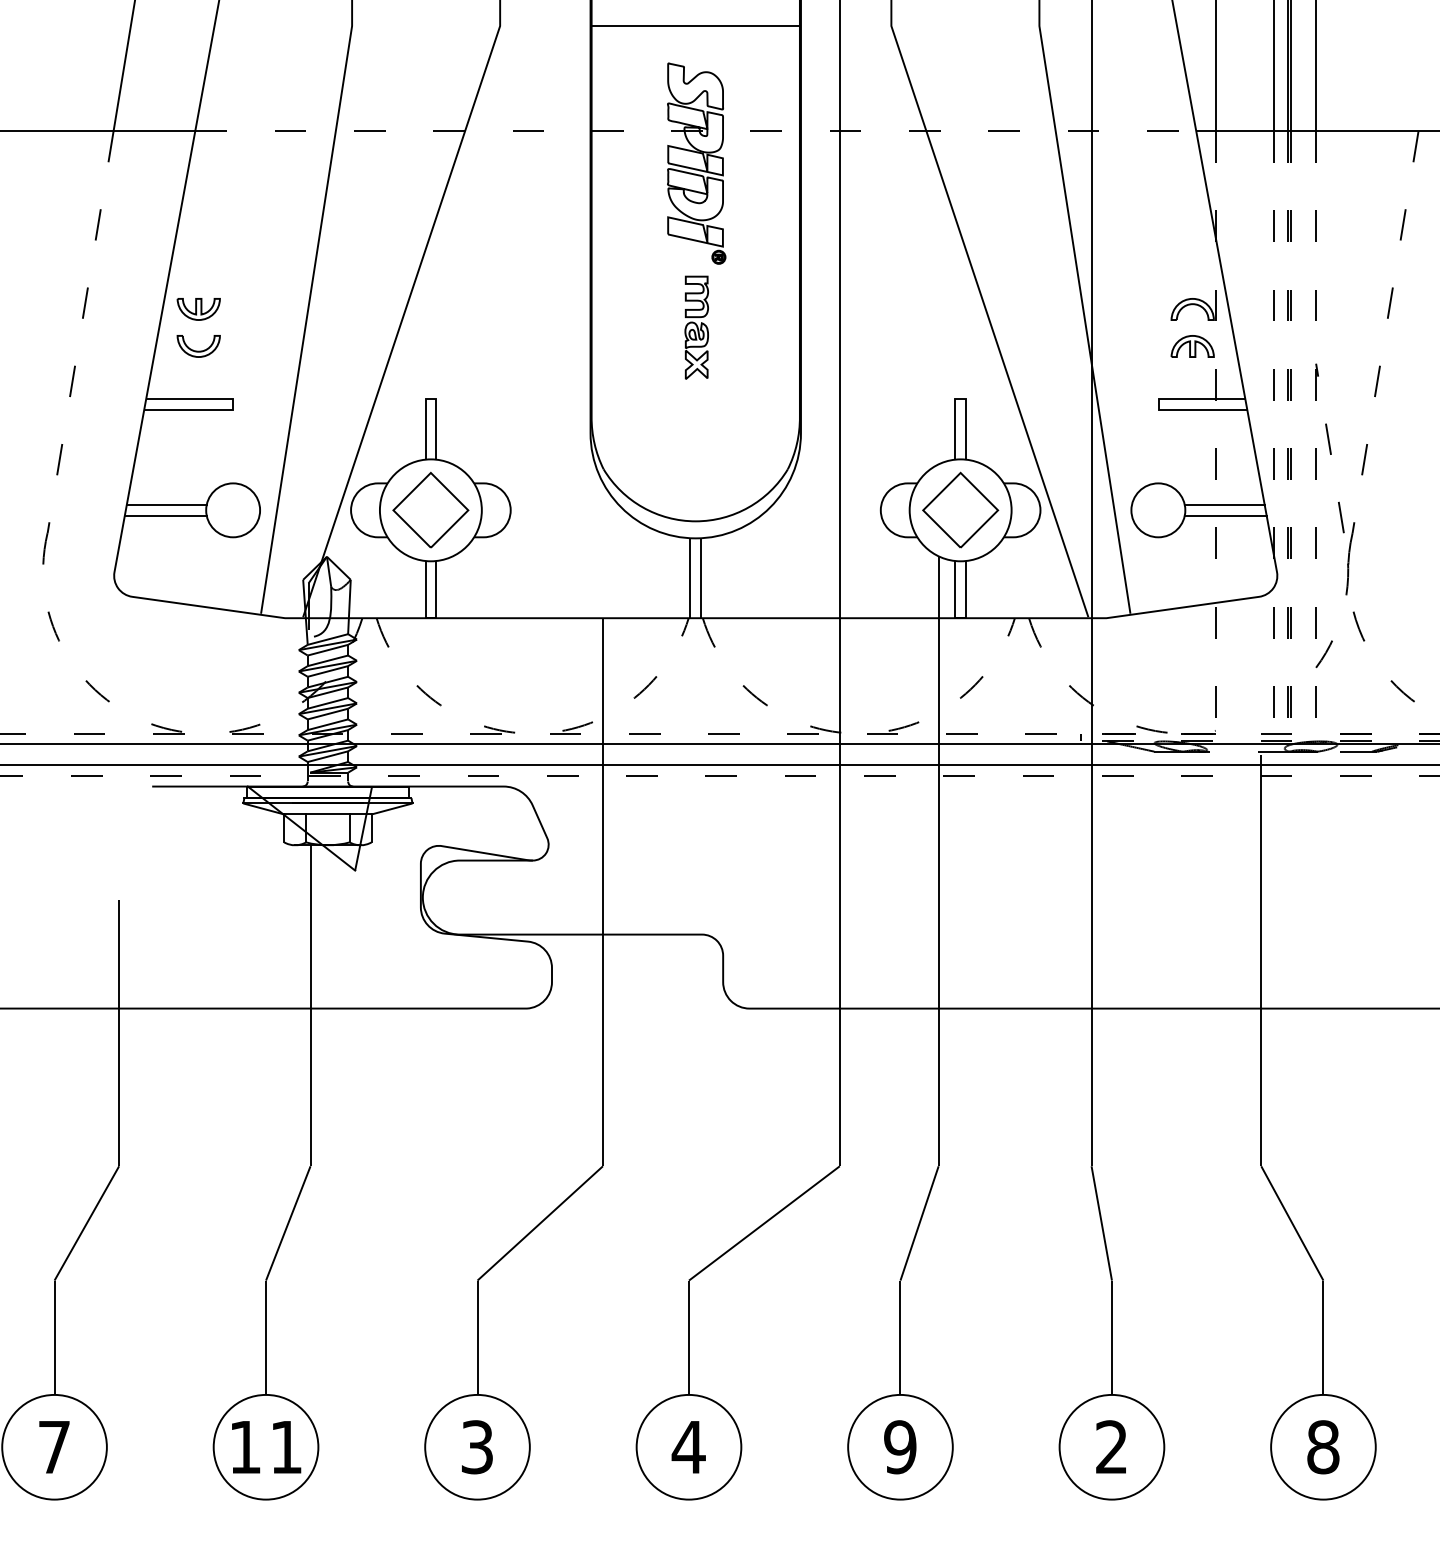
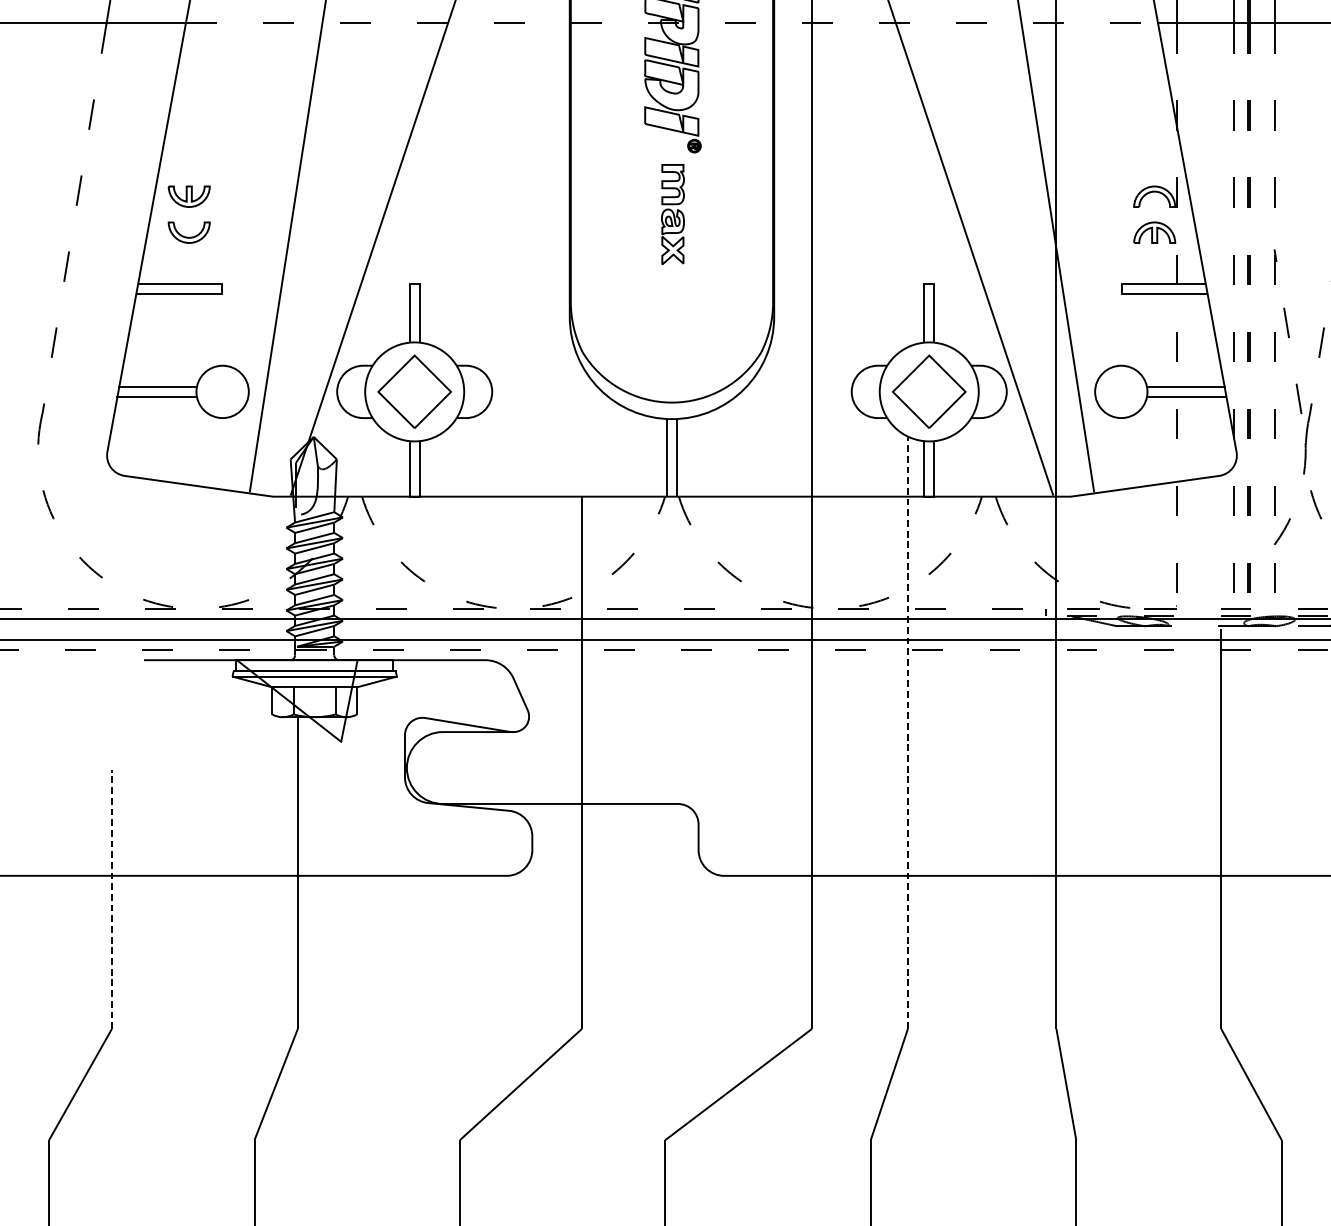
line: (938, 861) -> (907, 732), solid -> dashed
line: (119, 1032) -> (112, 899), solid -> dashed

